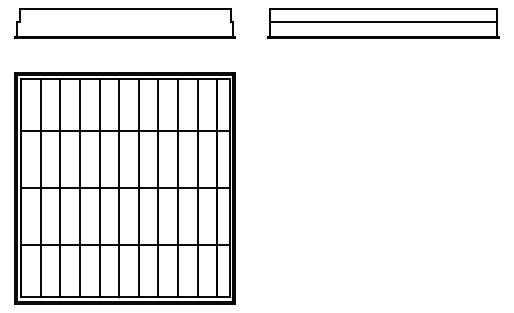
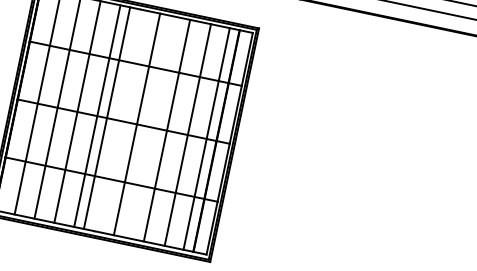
line: (119, 187) -> (107, 117), moved
line: (158, 187) -> (167, 130), moved
line: (177, 187) -> (187, 134), moved
line: (197, 187) -> (206, 138), moved

